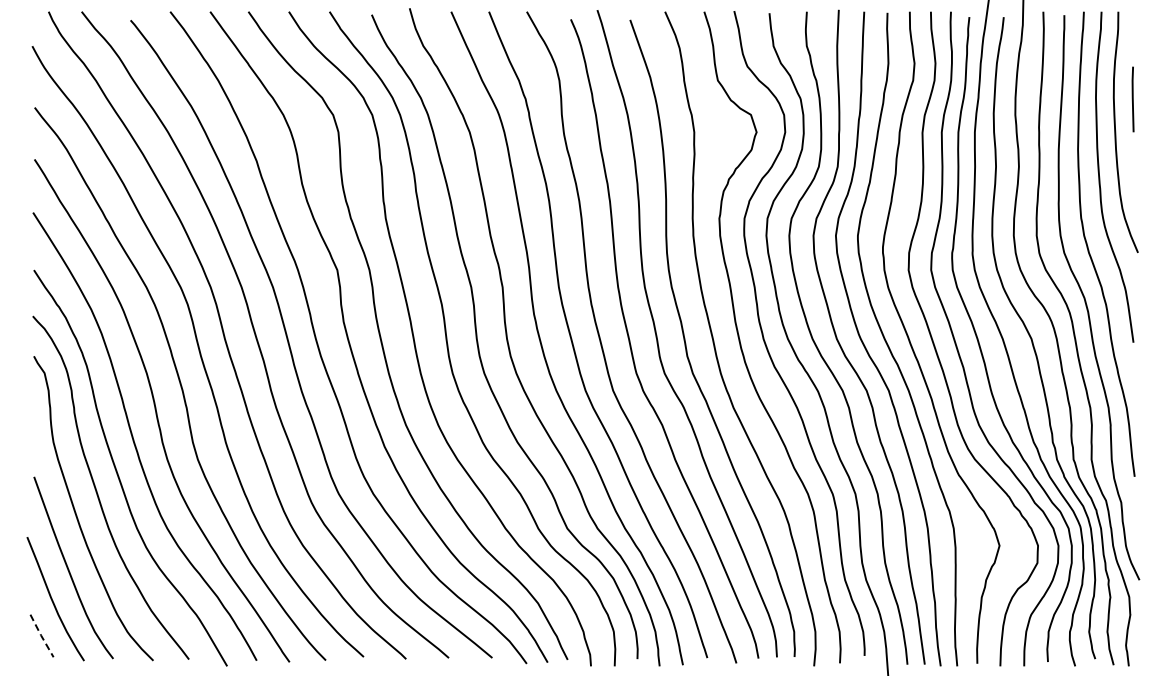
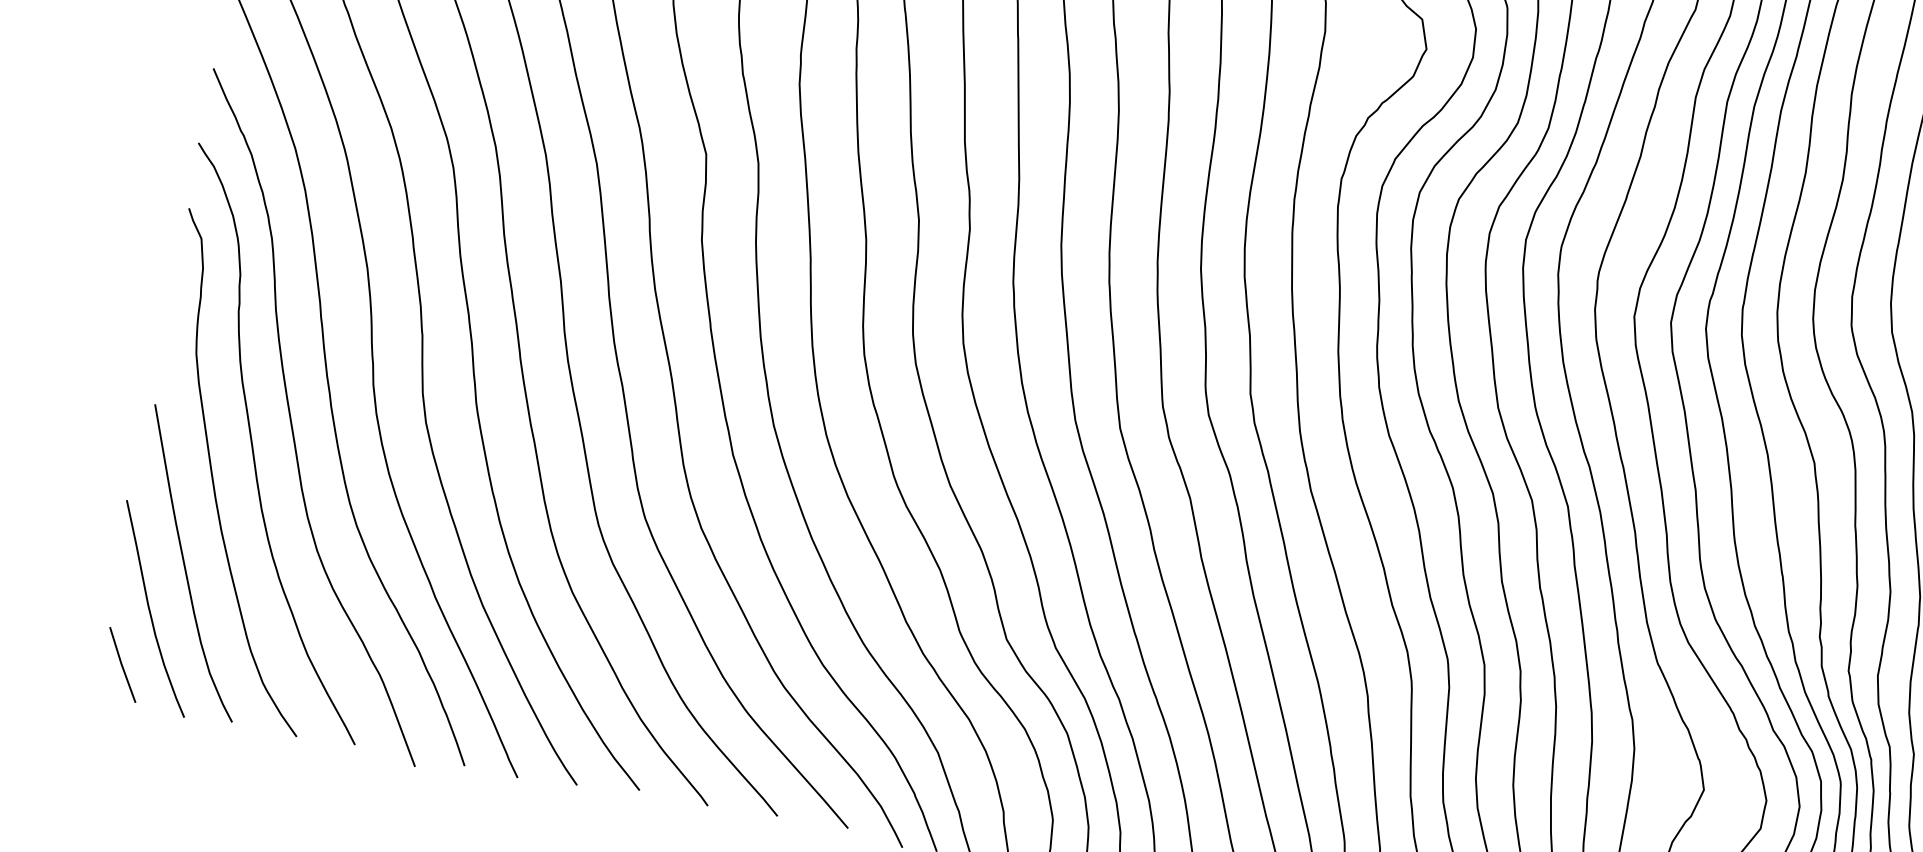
line: (41, 636) -> (121, 665), dashed -> solid

